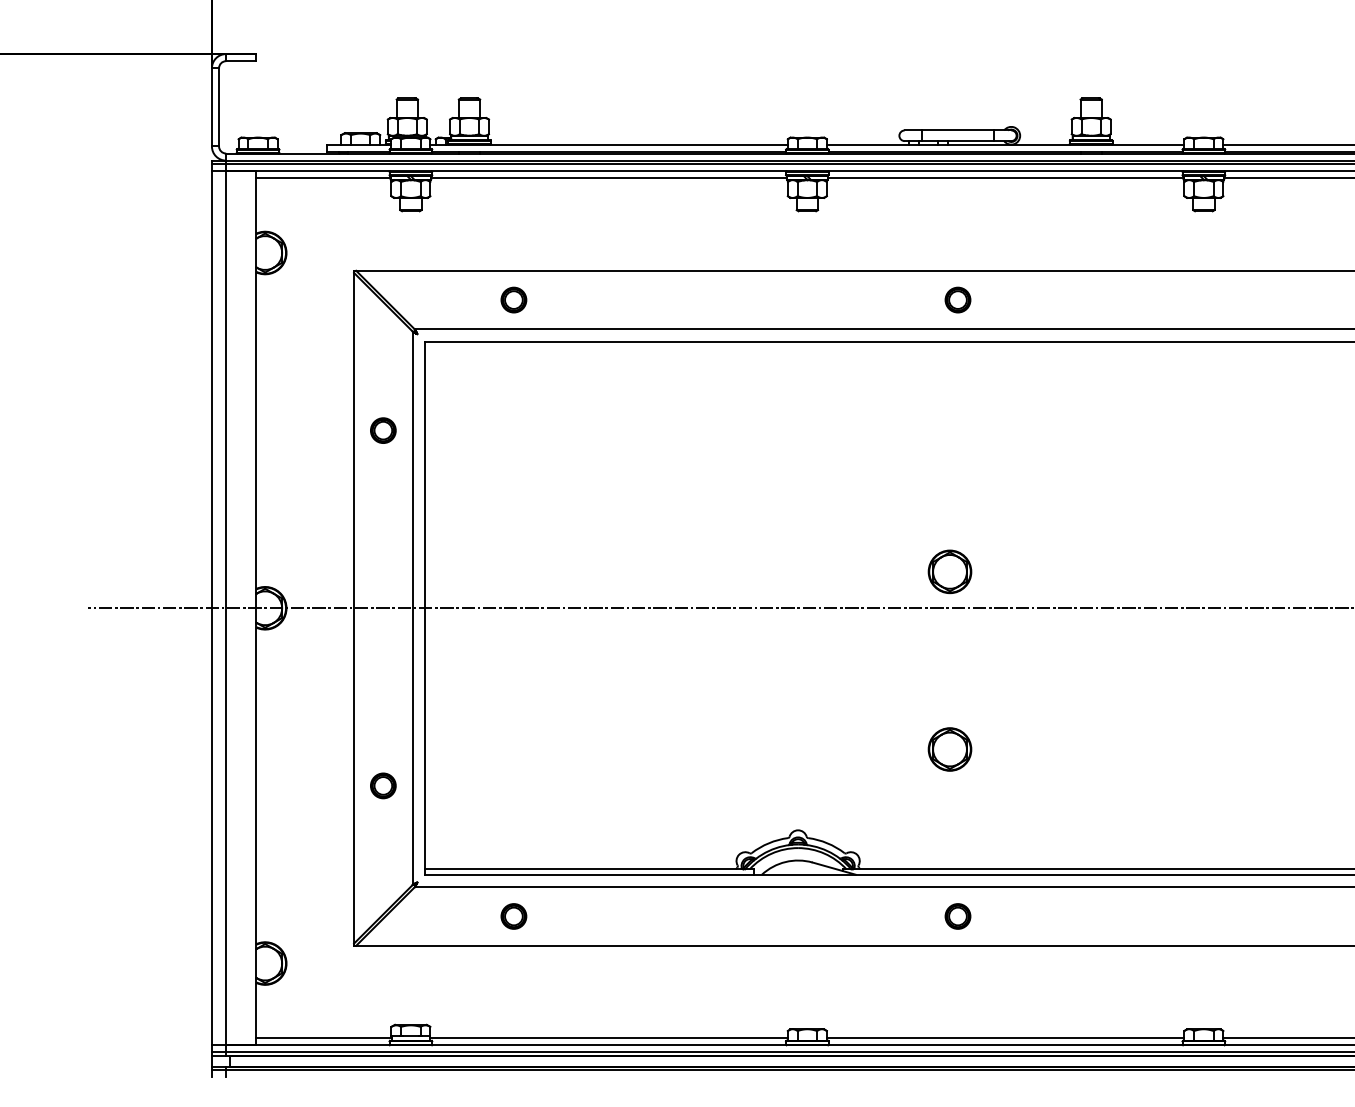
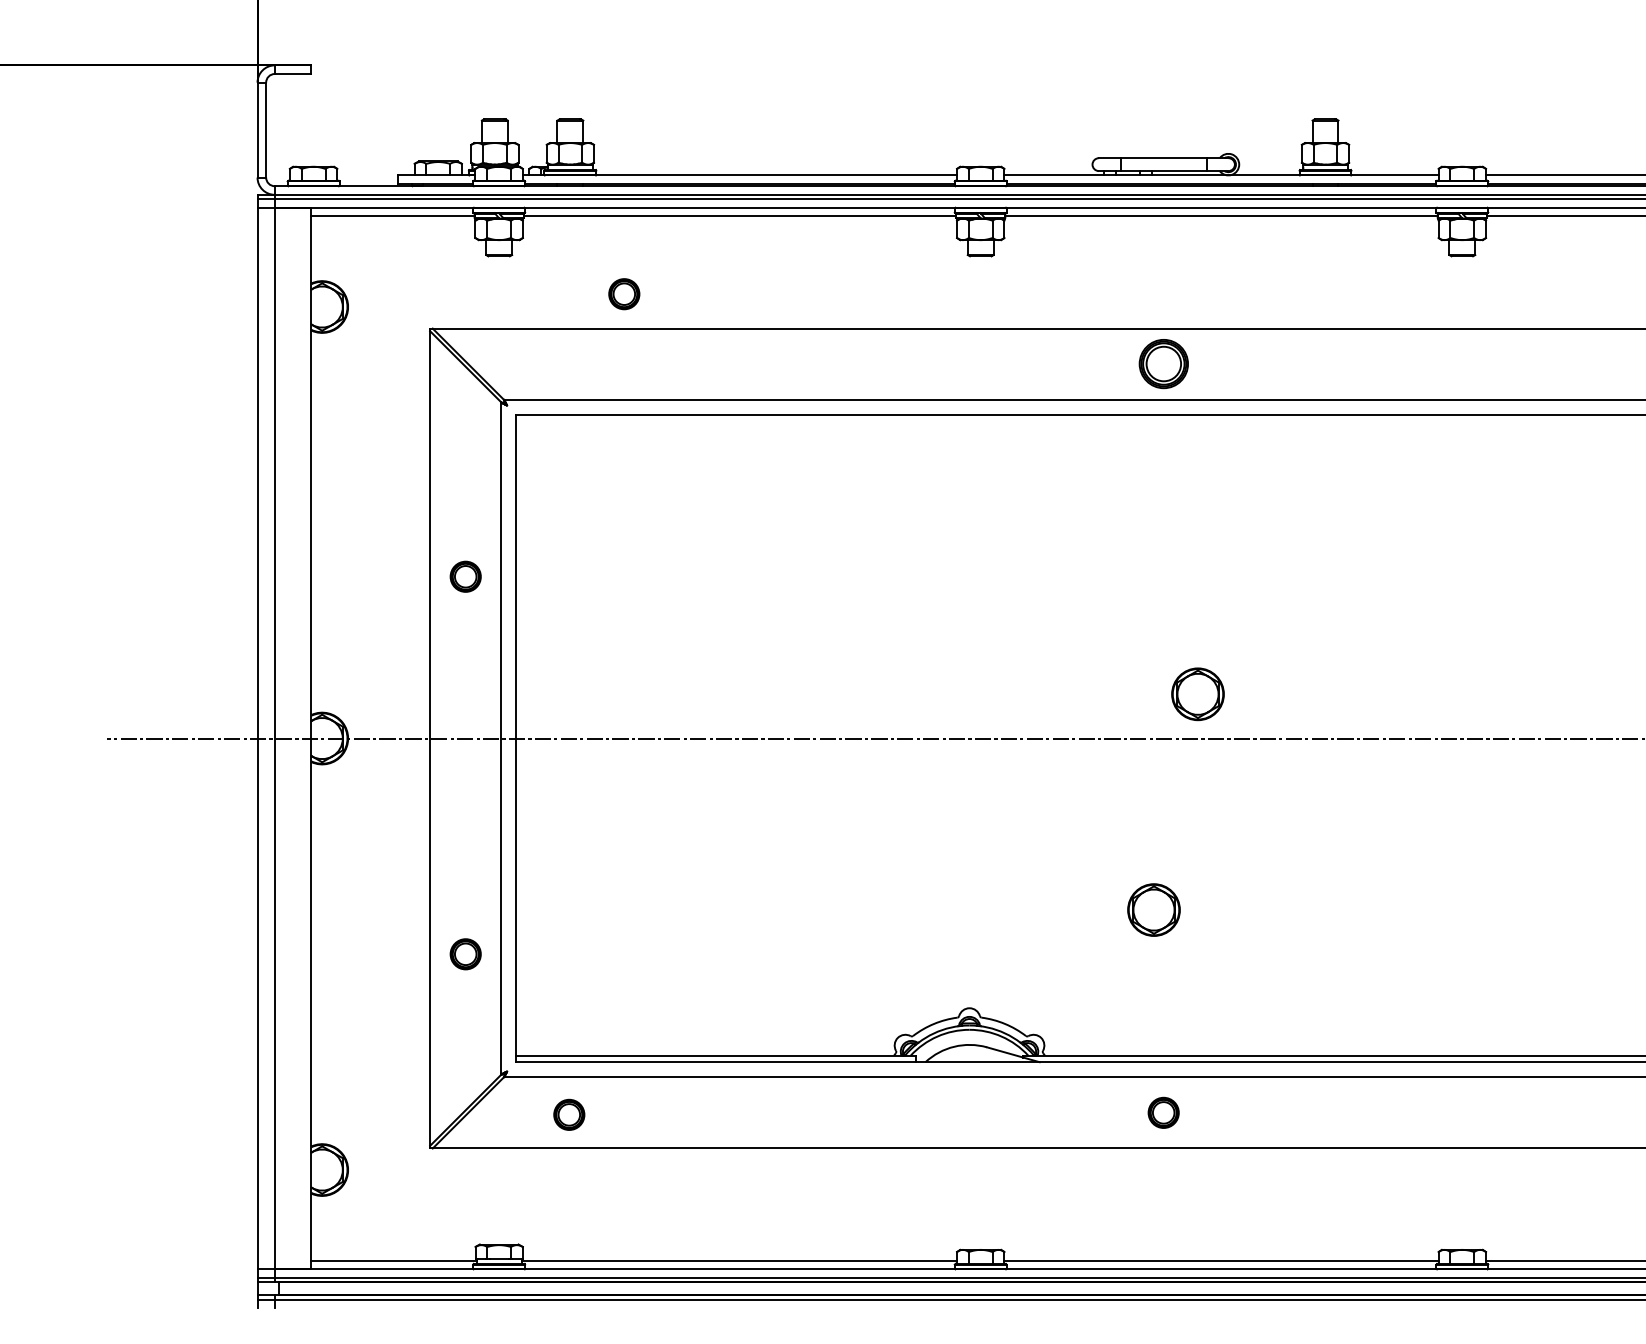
part: (514, 300) -> (624, 294), moved
part: (957, 300) -> (1163, 364), size x1.6
part: (383, 430) -> (465, 576), moved
part: (949, 572) -> (1197, 694), moved
part: (514, 916) -> (569, 1114), moved

